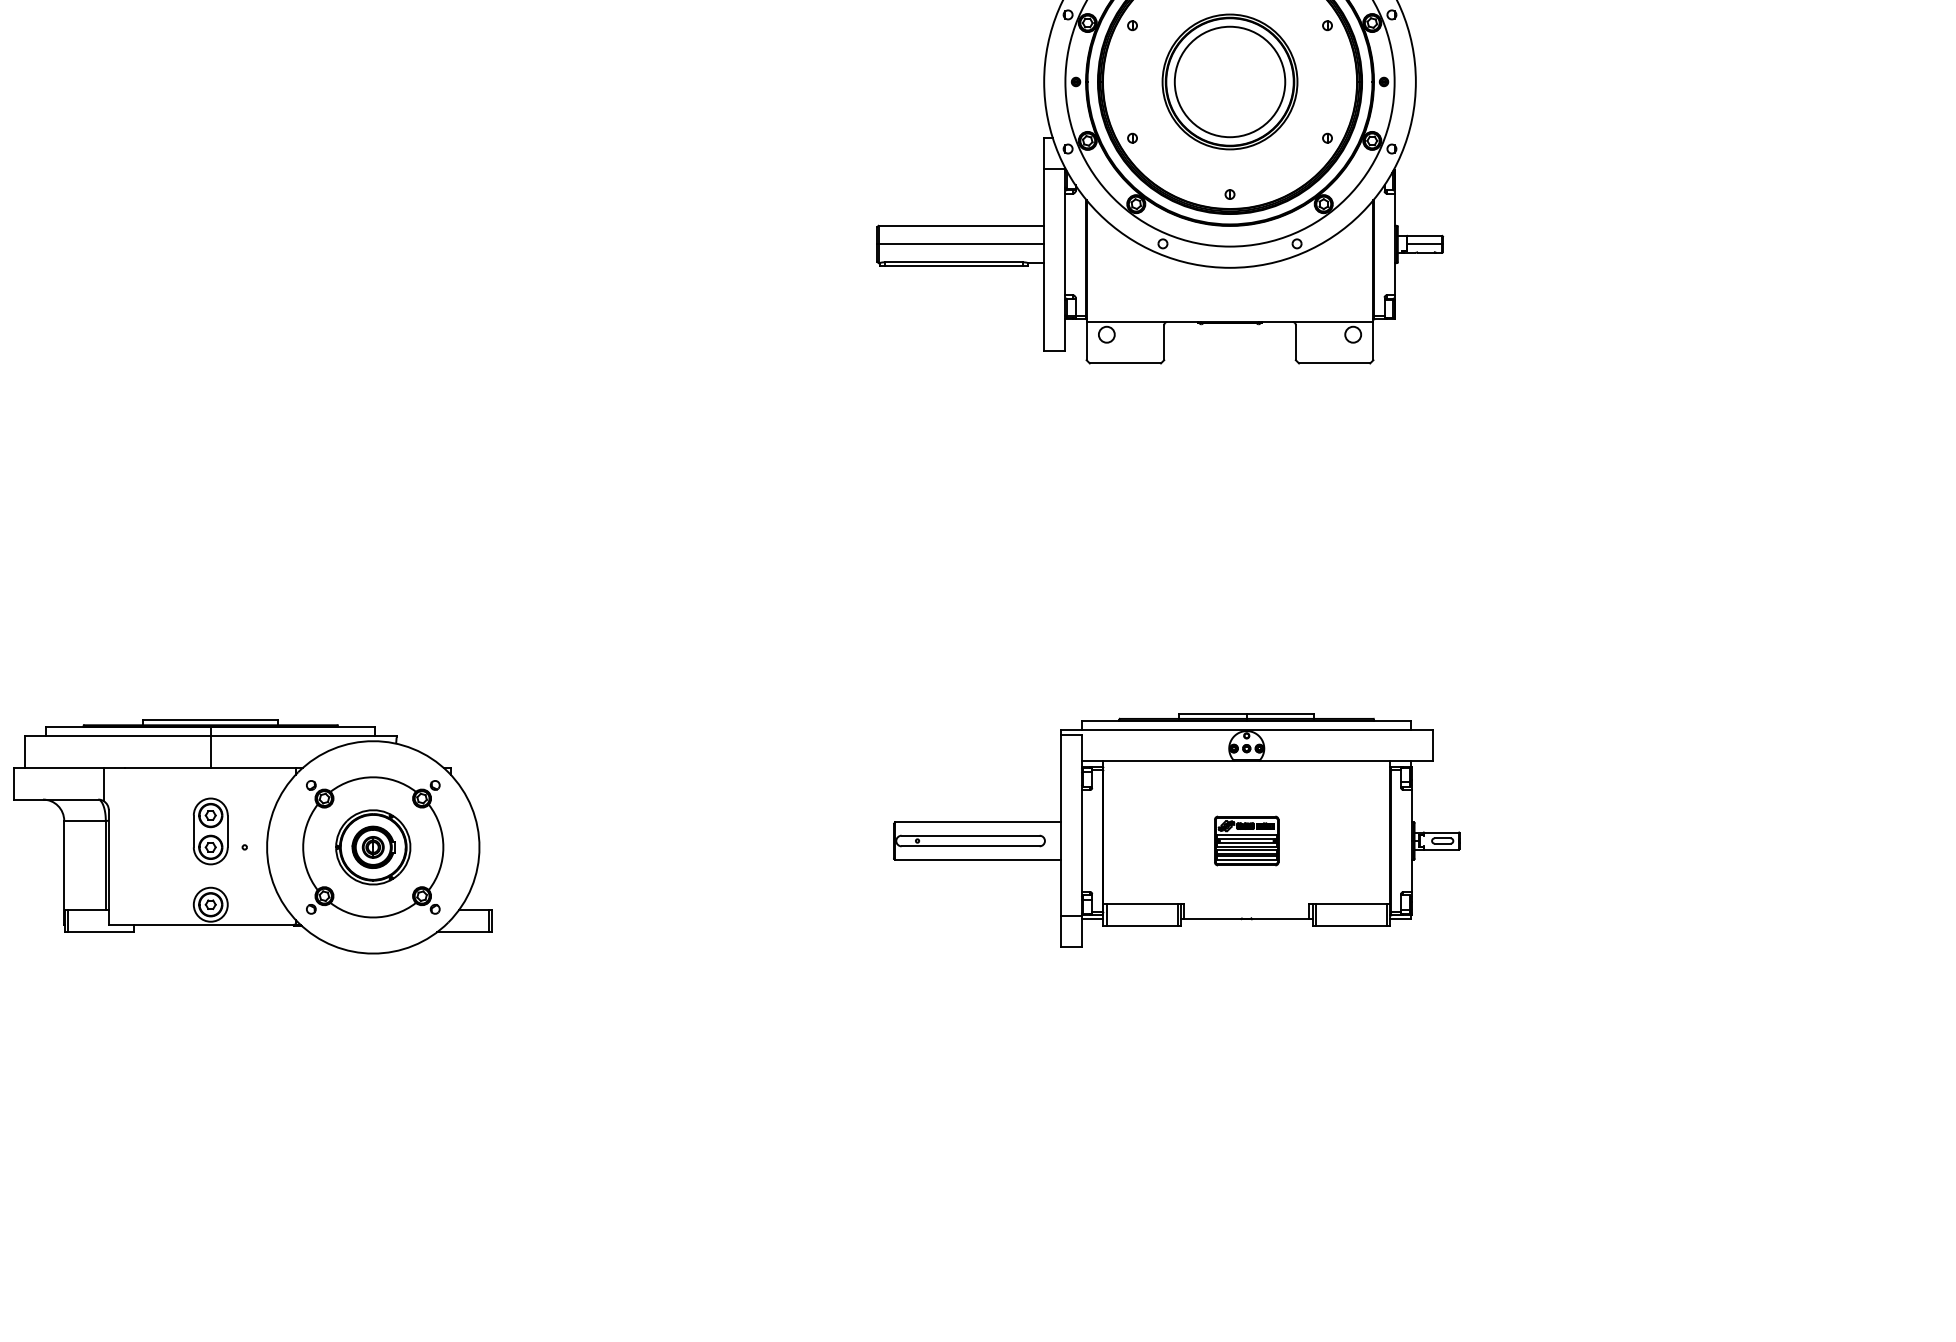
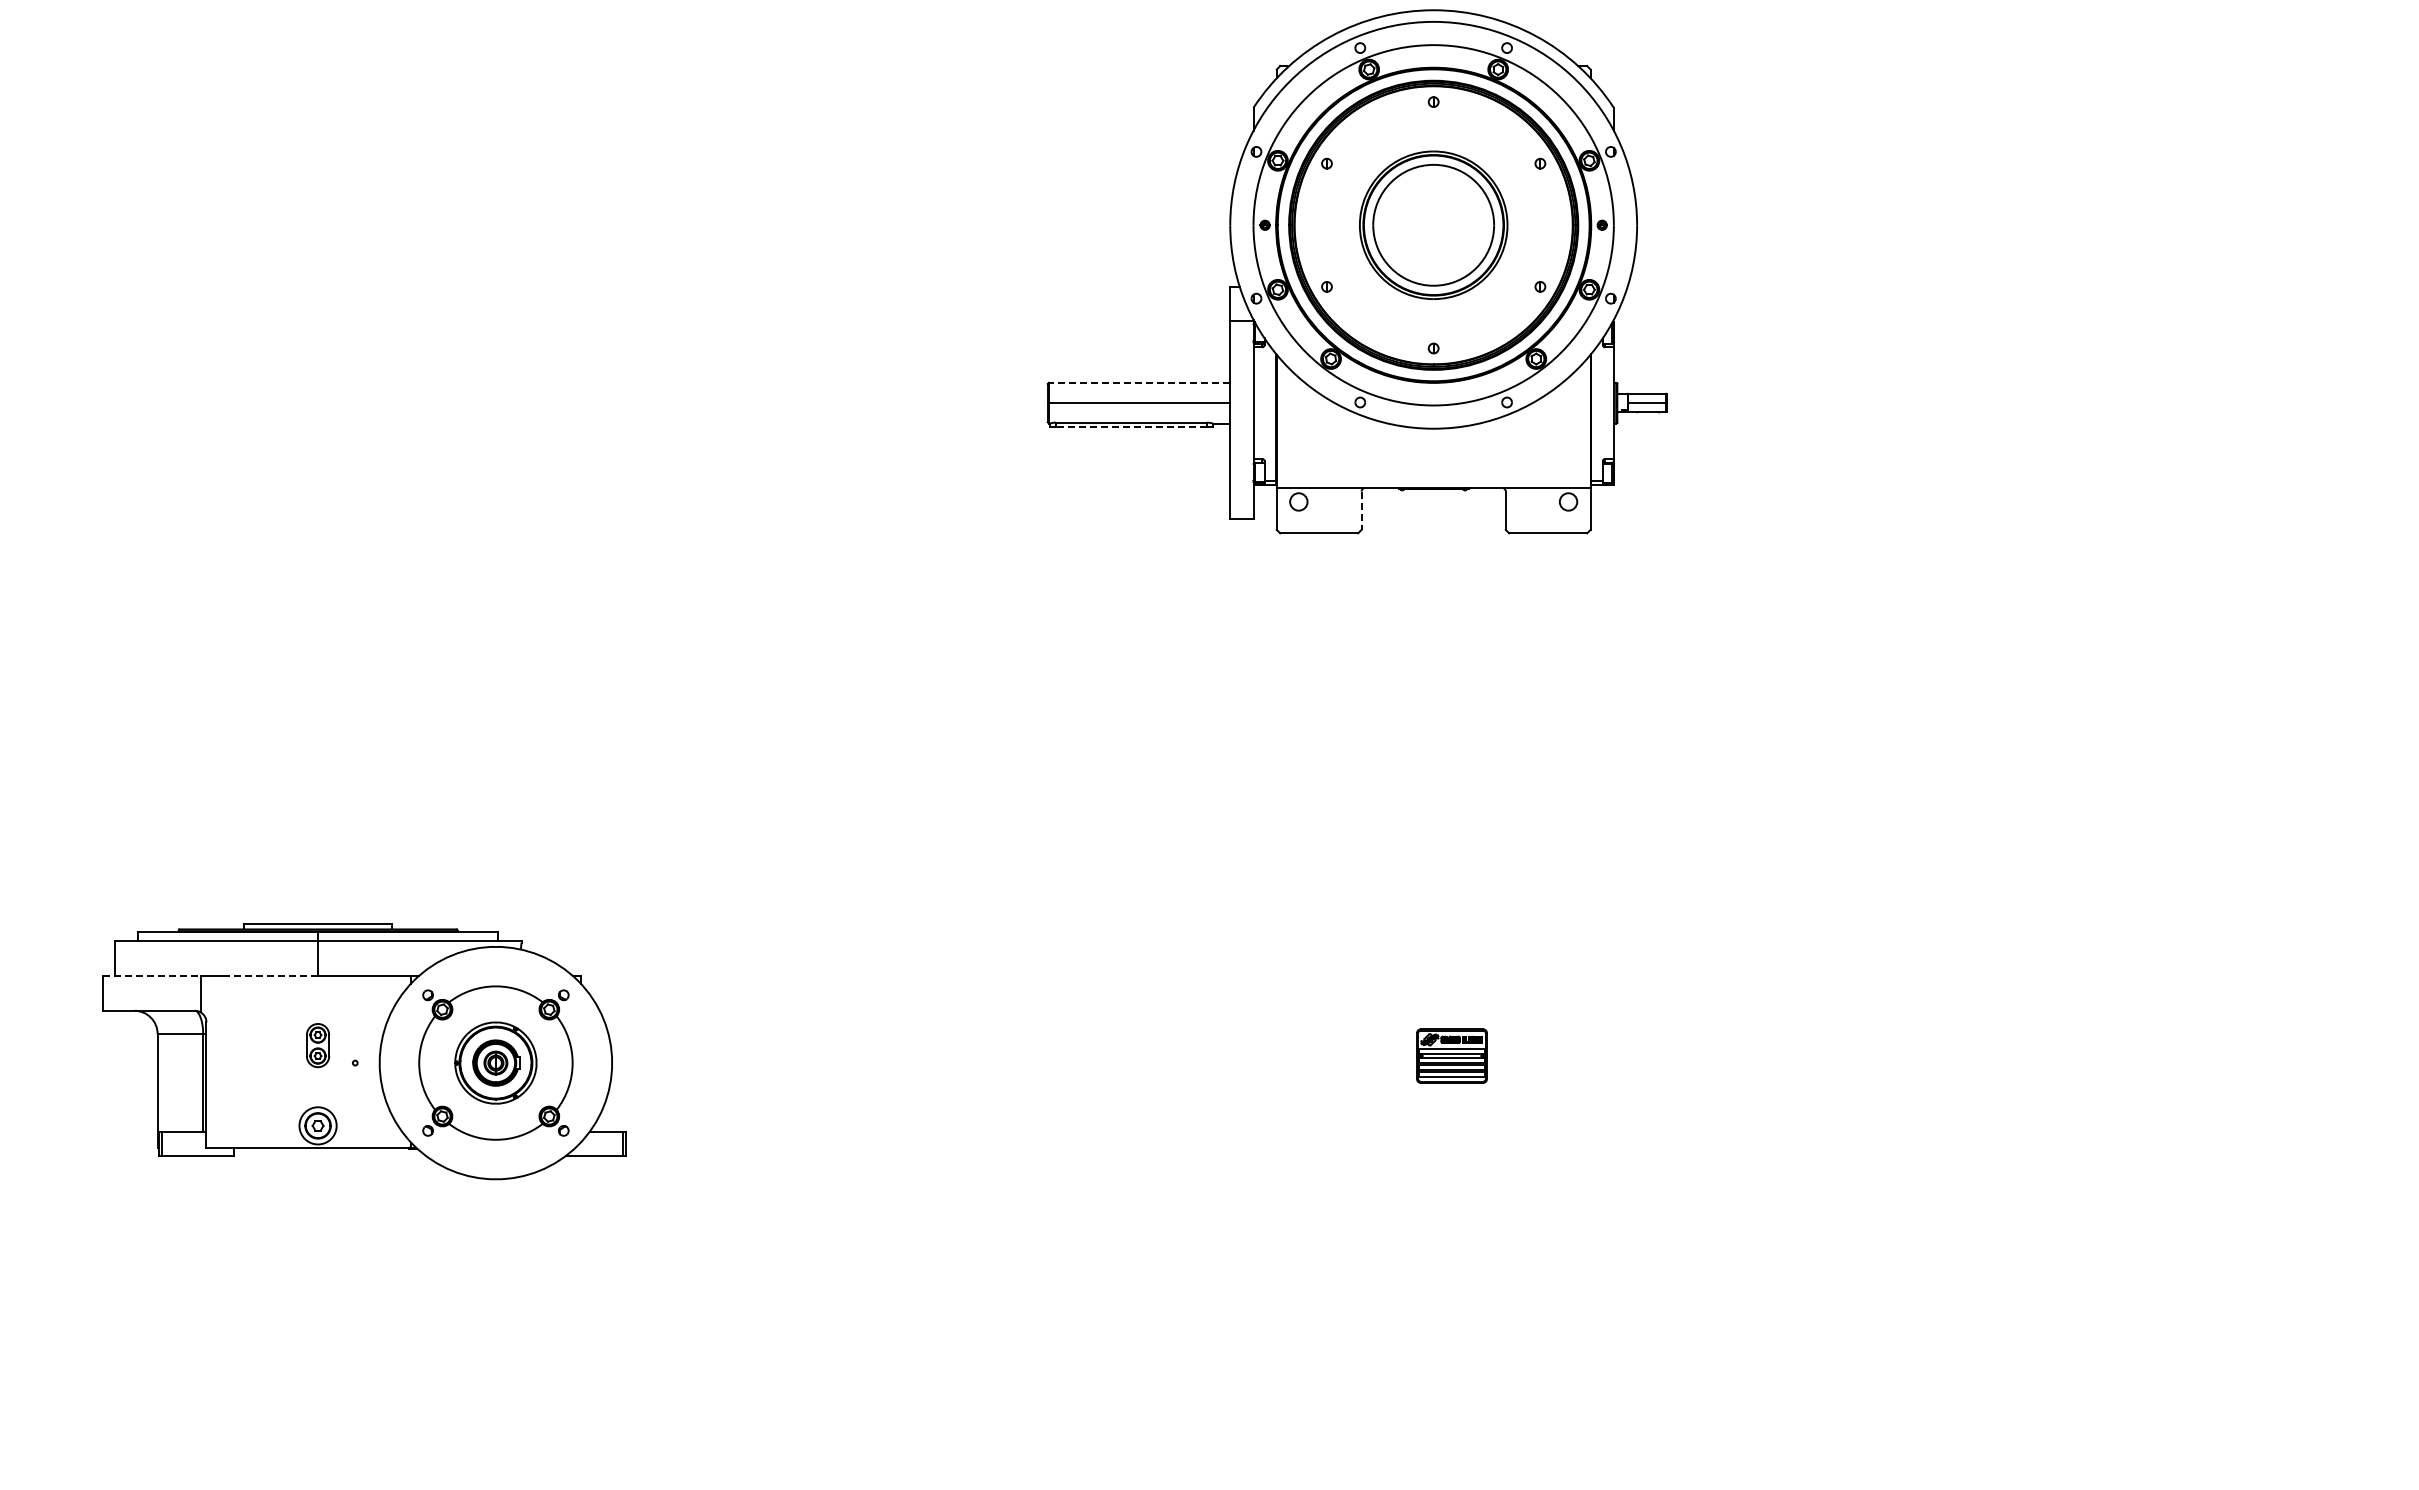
line: (961, 225) -> (1139, 382), solid -> dashed
line: (953, 266) -> (1131, 427), solid -> dashed
line: (1164, 343) -> (1361, 511), solid -> dashed
line: (58, 767) -> (151, 975), solid -> dashed
line: (167, 767) -> (270, 975), solid -> dashed
part: (1176, 830) -> (1375, 1044), removed
part: (210, 831) -> (317, 1045), size x0.6

